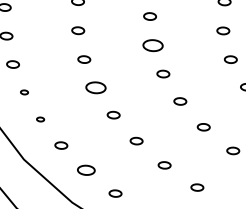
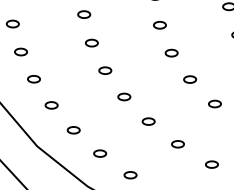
part: (153, 45) -> (160, 25), size x0.62
part: (96, 87) -> (105, 70), size x0.62
part: (24, 92) -> (33, 79), size x1.67
part: (40, 119) -> (51, 105), size x1.67
part: (86, 170) -> (100, 153), size x0.71

